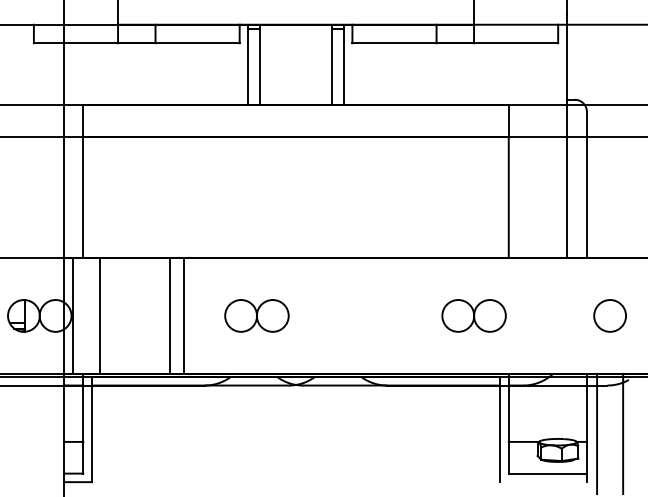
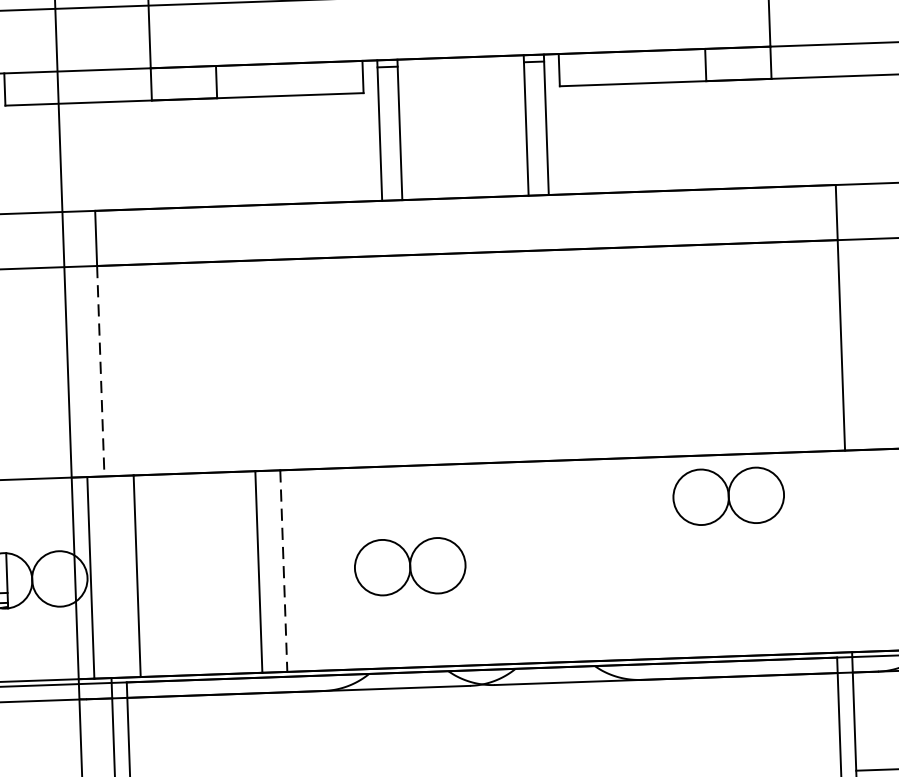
line: (83, 198) -> (101, 372), solid -> dashed
line: (184, 315) -> (284, 570), solid -> dashed
part: (473, 315) -> (727, 495), moved

